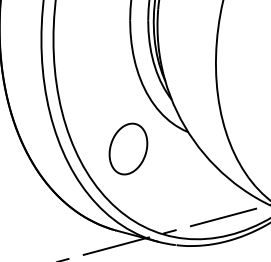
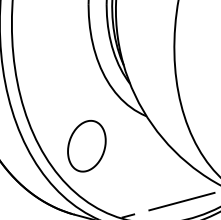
part: (128, 148) -> (86, 145), moved

